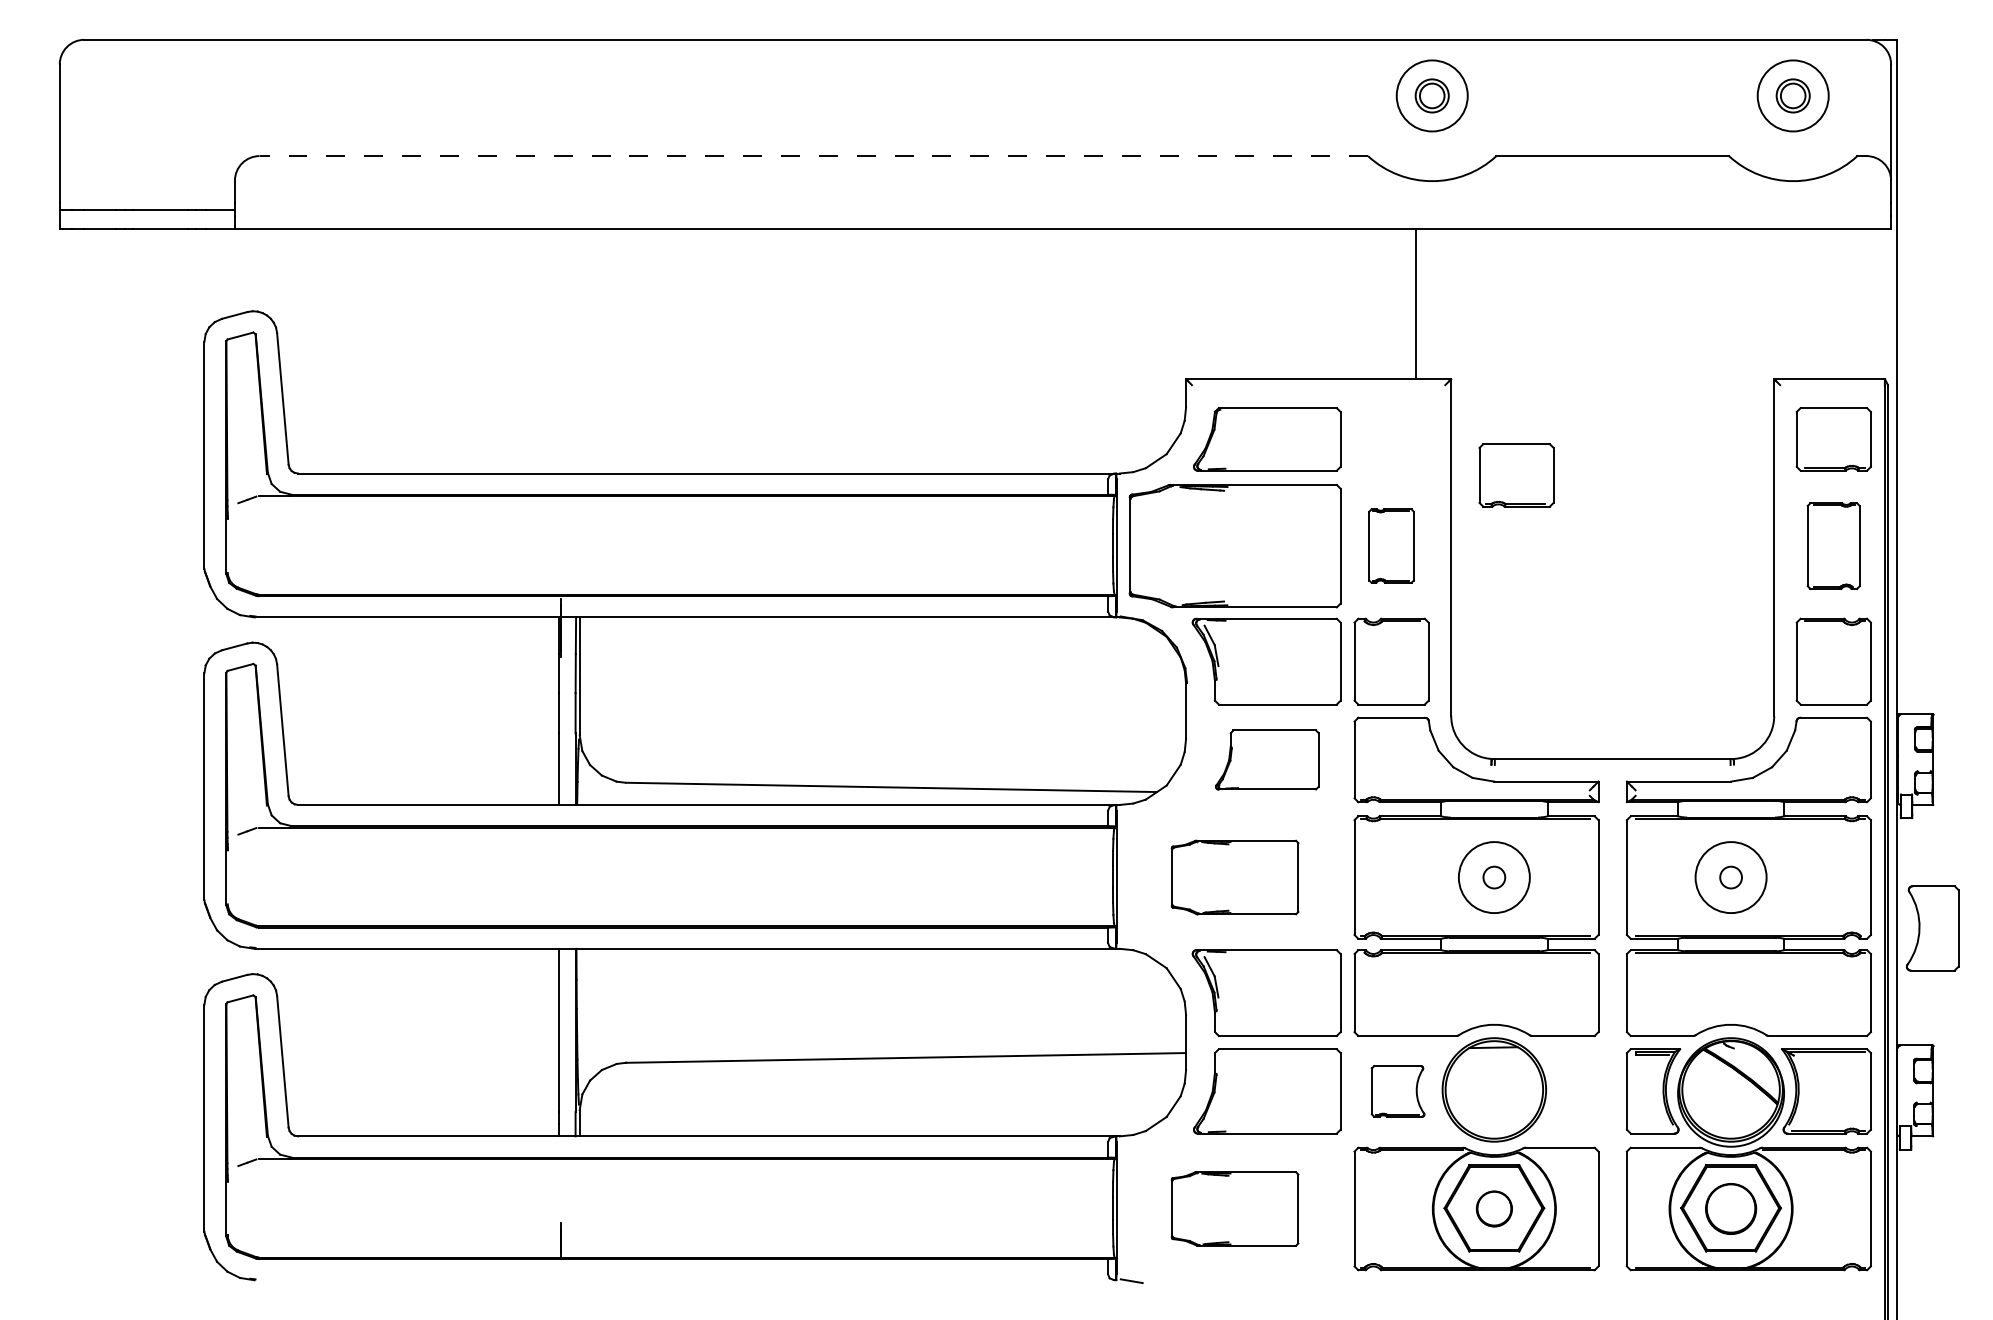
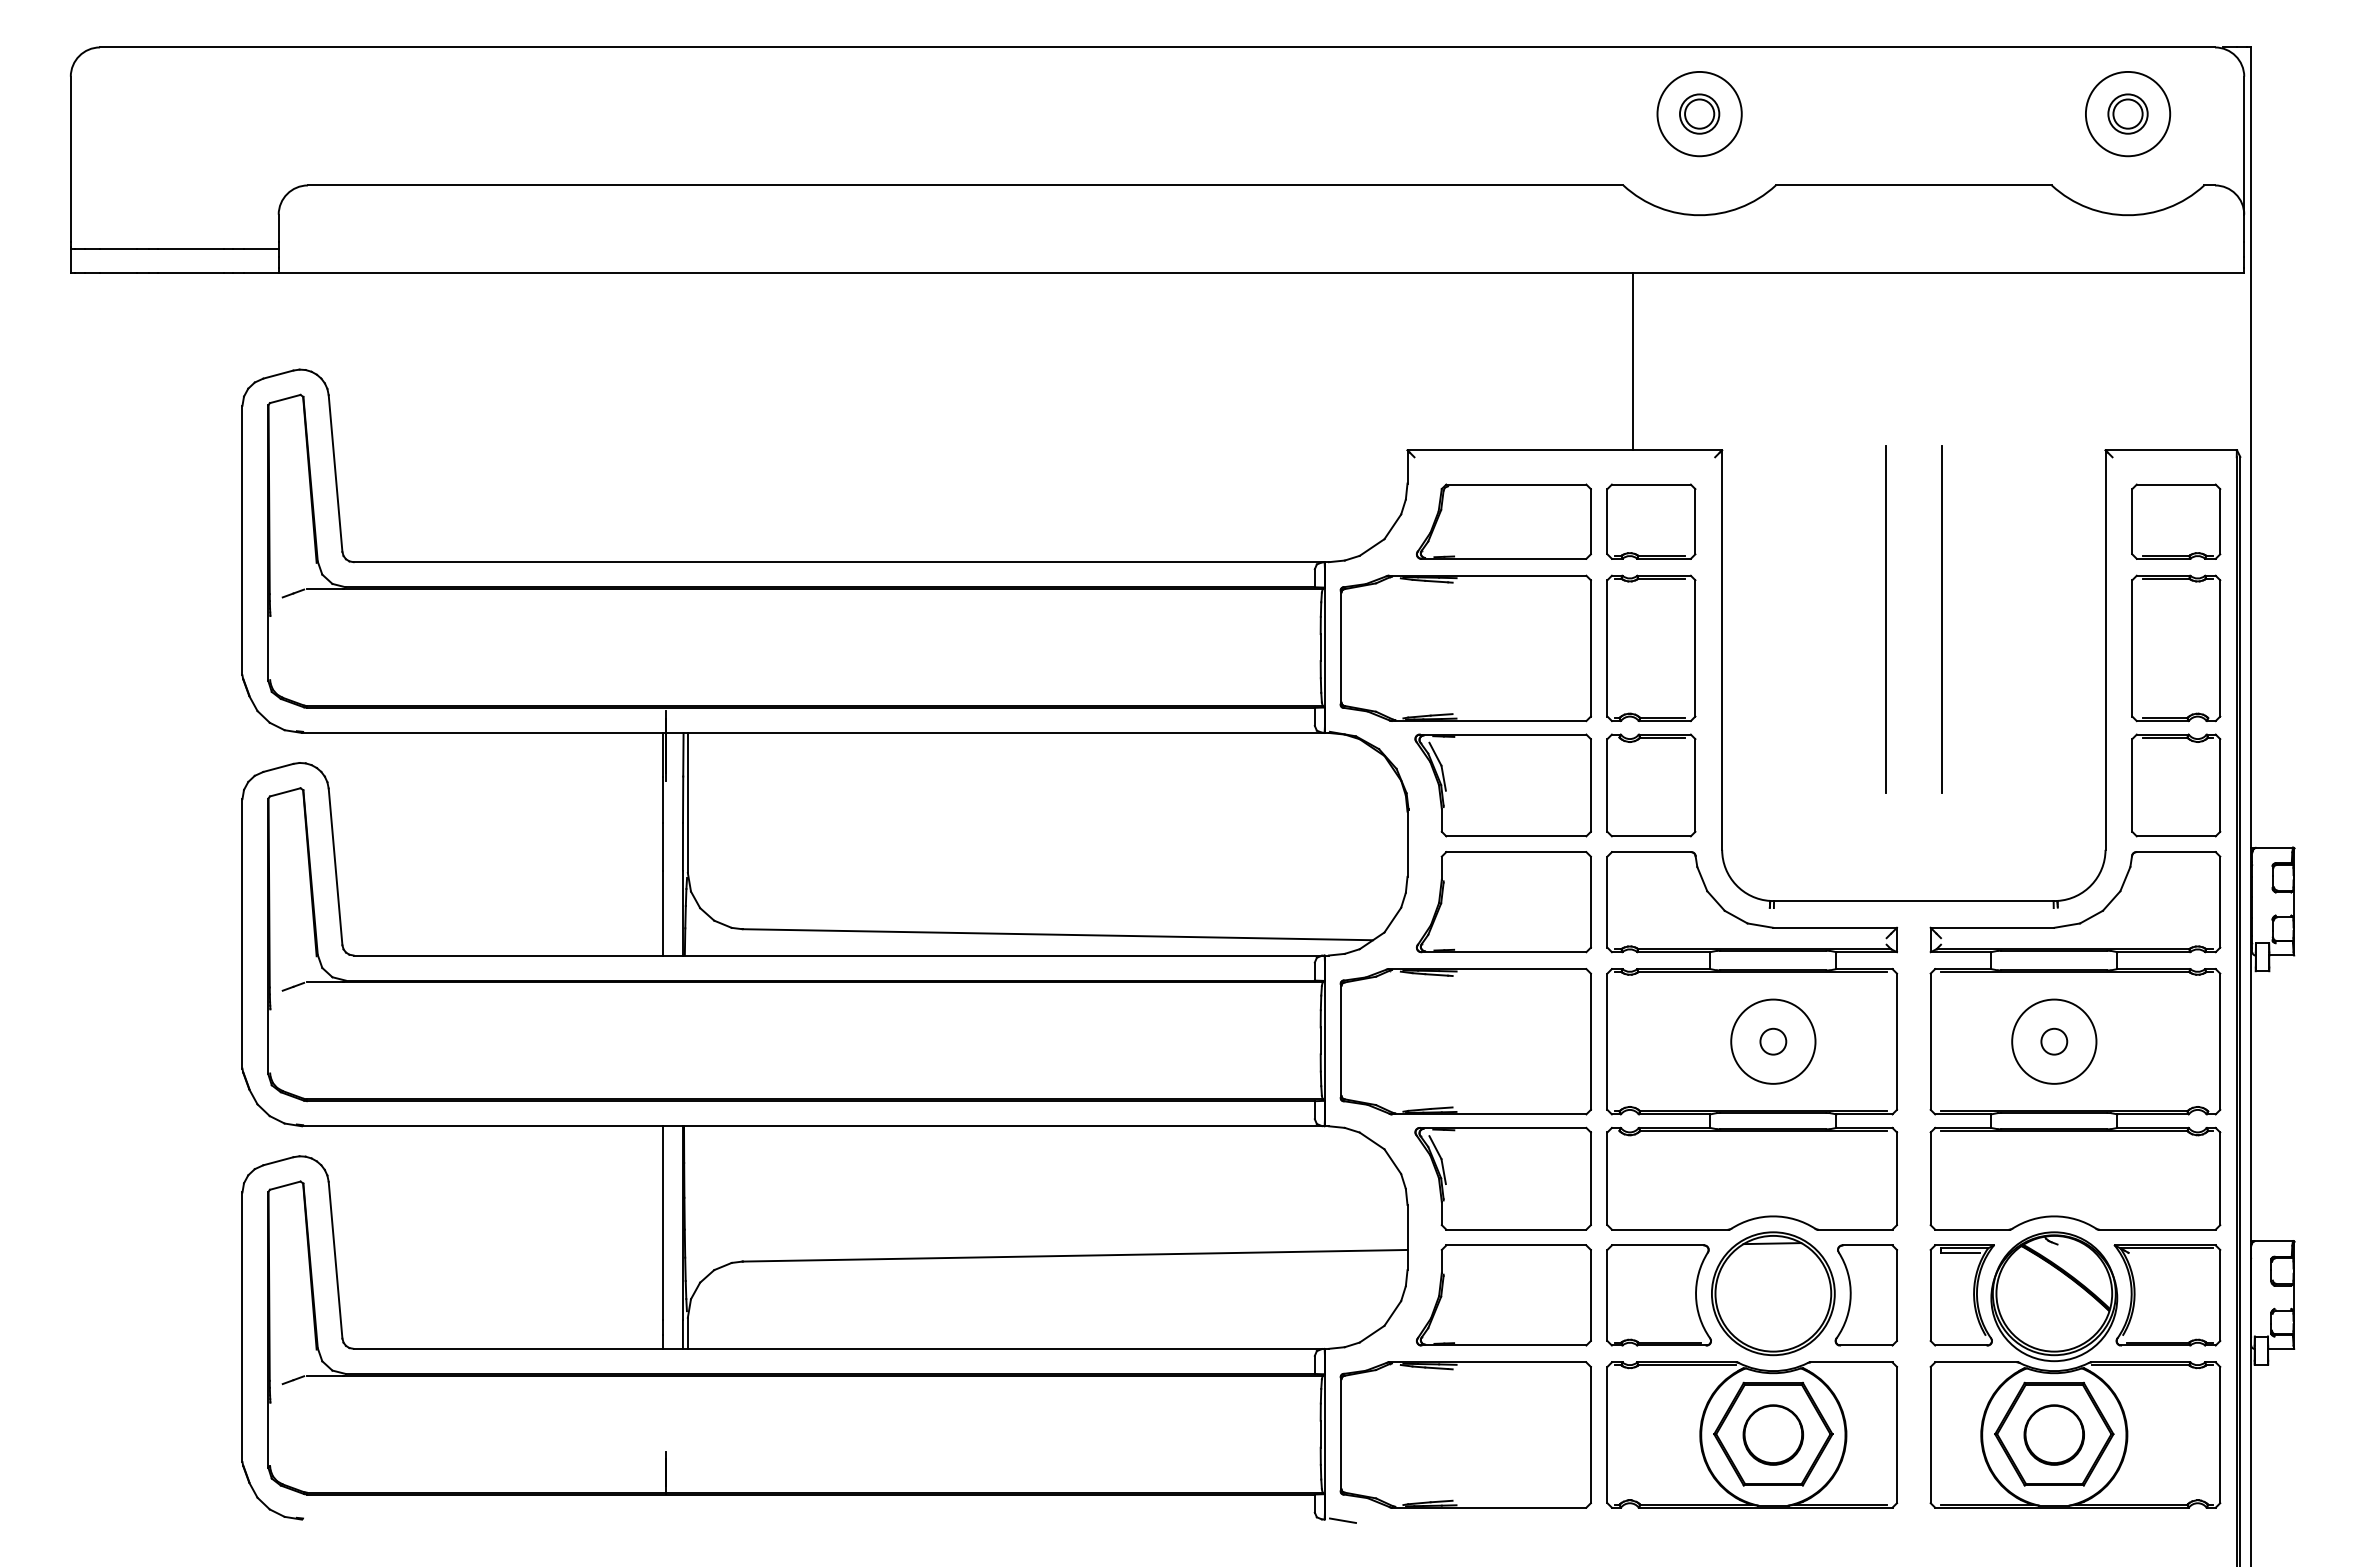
line: (813, 156) -> (965, 185), dashed -> solid
line: (1416, 304) -> (1633, 361), moved
part: (1516, 475) -> (1651, 521), moved
line: (1588, 521) -> (1885, 619), added
line: (1636, 521) -> (1942, 619), added
part: (1391, 545) -> (1651, 647), size x1.67
part: (1833, 545) -> (2175, 647), size x1.43
part: (1267, 759) -> (1504, 901), size x1.43
part: (1234, 877) -> (1464, 1041), size x1.67
part: (1932, 928) -> (1866, 1295), moved
part: (1397, 1091) -> (1658, 1295), size x1.67
part: (1234, 1208) -> (1464, 1434), size x1.67
circle: (1494, 1208) -> (1773, 1434), size x1.43

